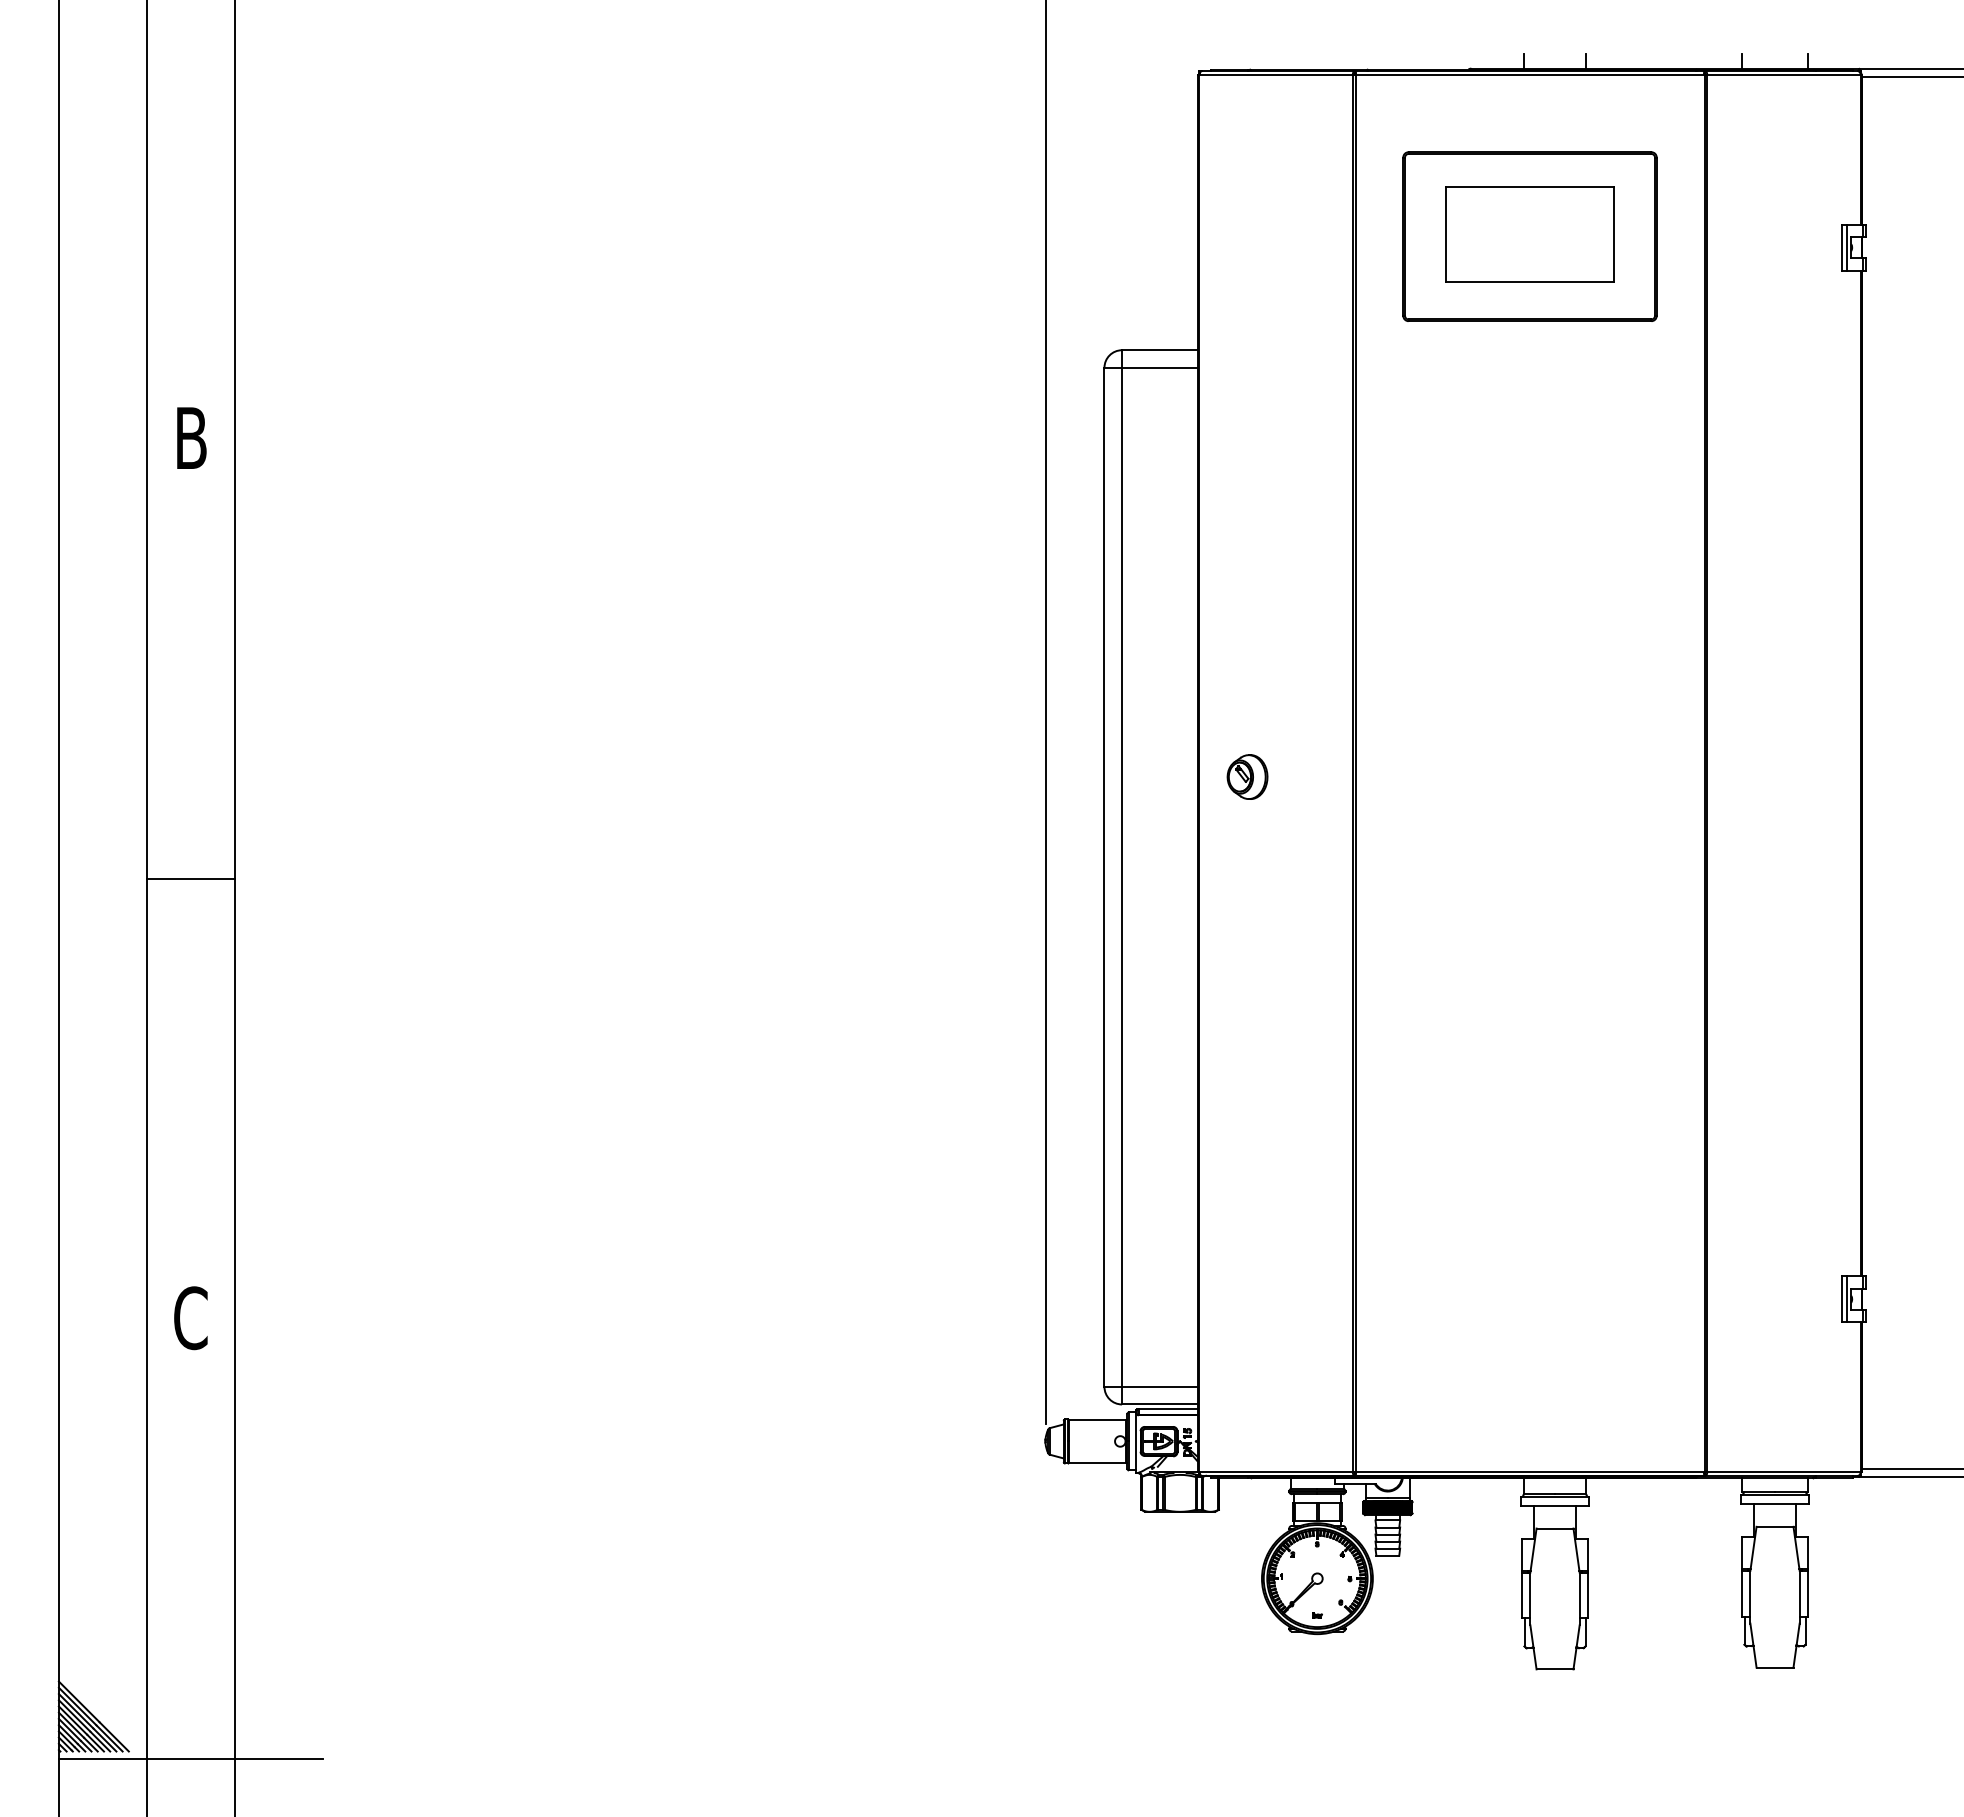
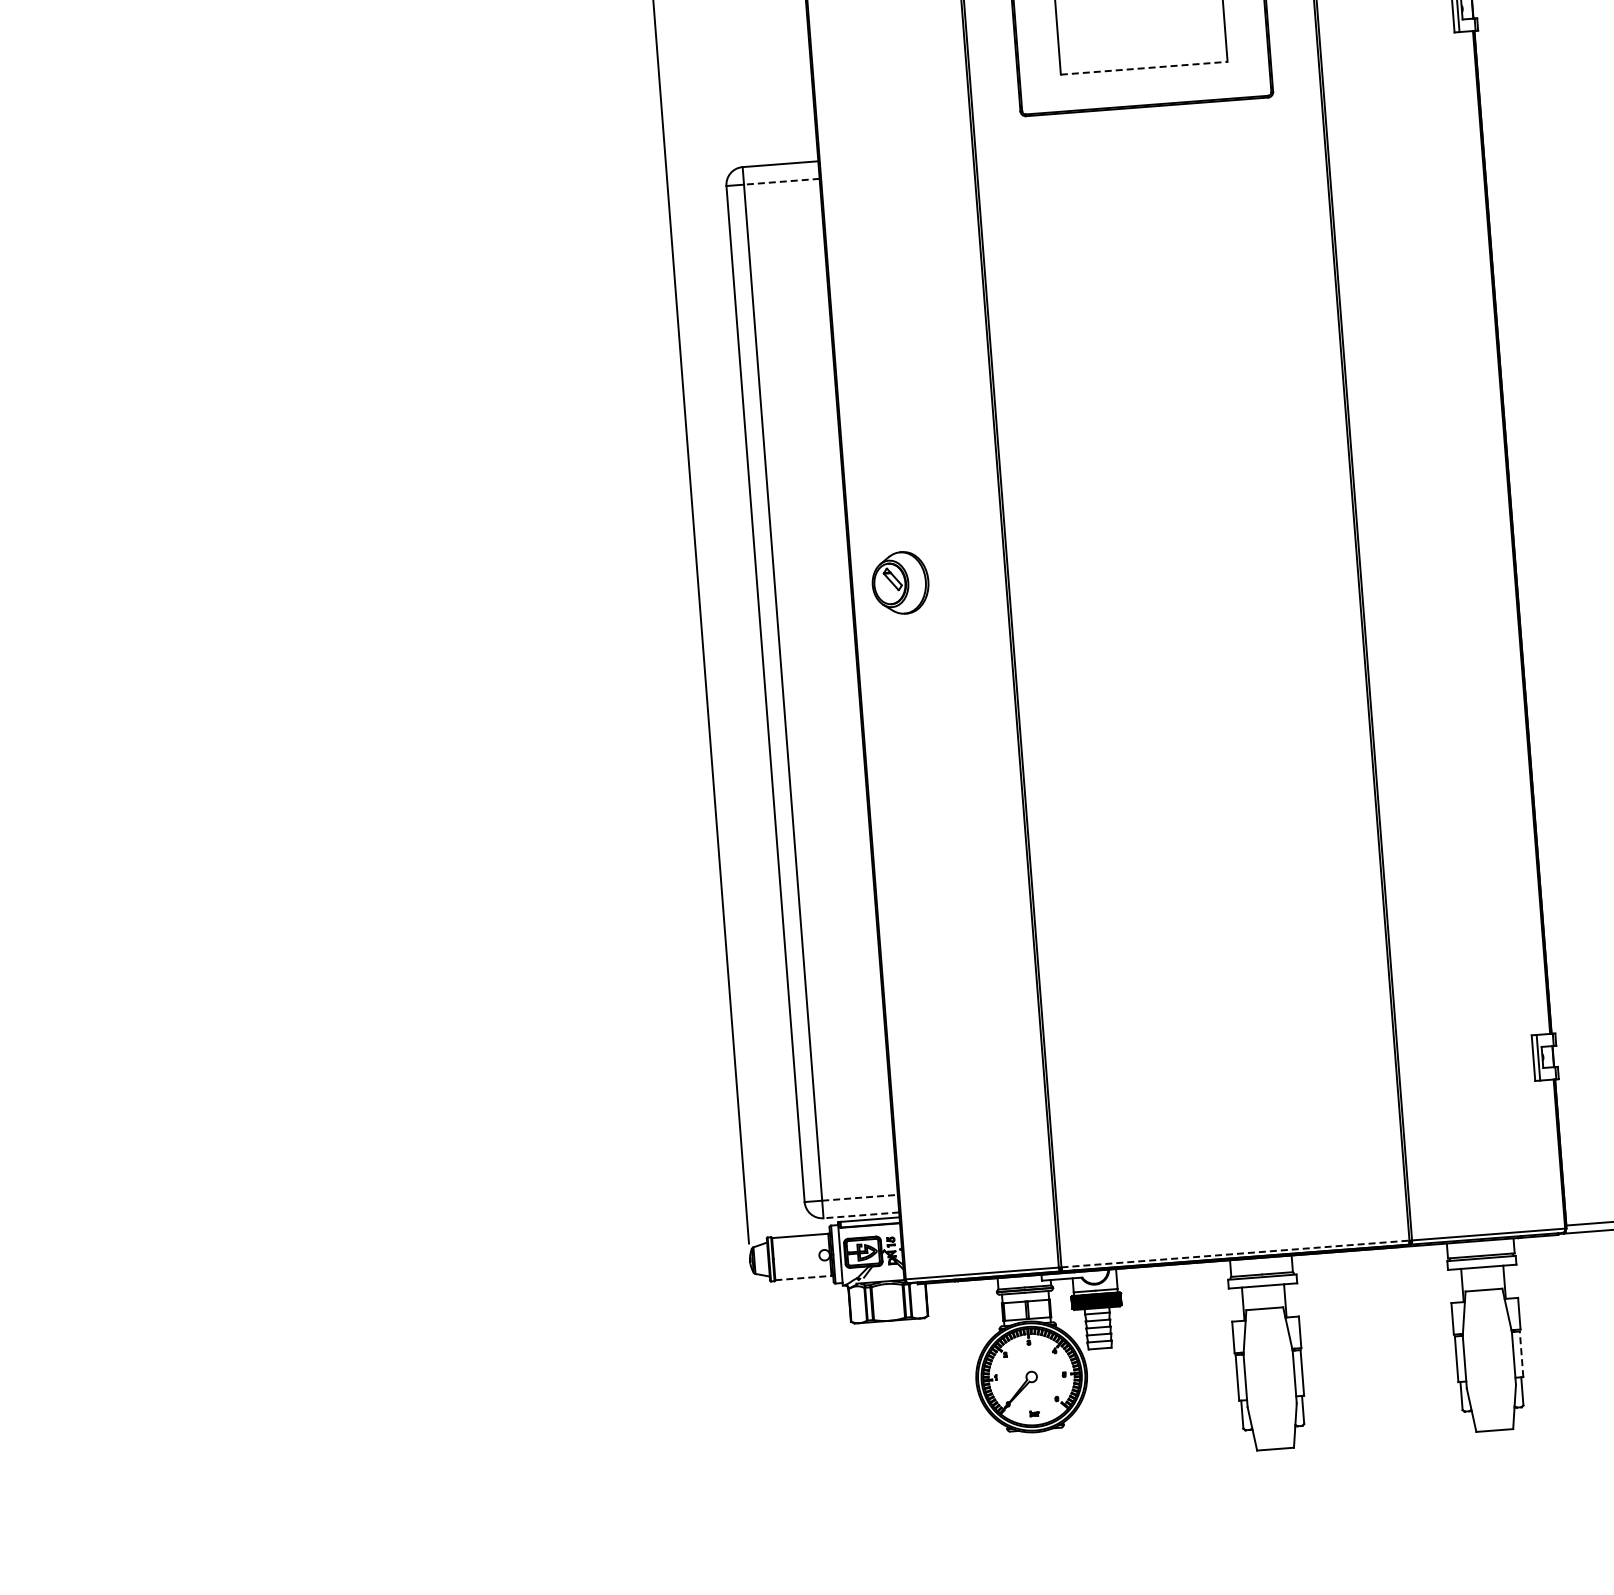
line: (1530, 282) -> (1144, 68), solid -> dashed
line: (1159, 367) -> (781, 181), solid -> dashed
part: (1247, 776) -> (900, 582), size x1.4
line: (1159, 1386) -> (859, 1197), solid -> dashed
line: (1159, 1404) -> (860, 1215), solid -> dashed
line: (1097, 1462) -> (803, 1277), solid -> dashed
line: (1530, 1471) -> (1235, 1253), solid -> dashed
line: (1807, 1593) -> (1521, 1354), solid -> dashed

